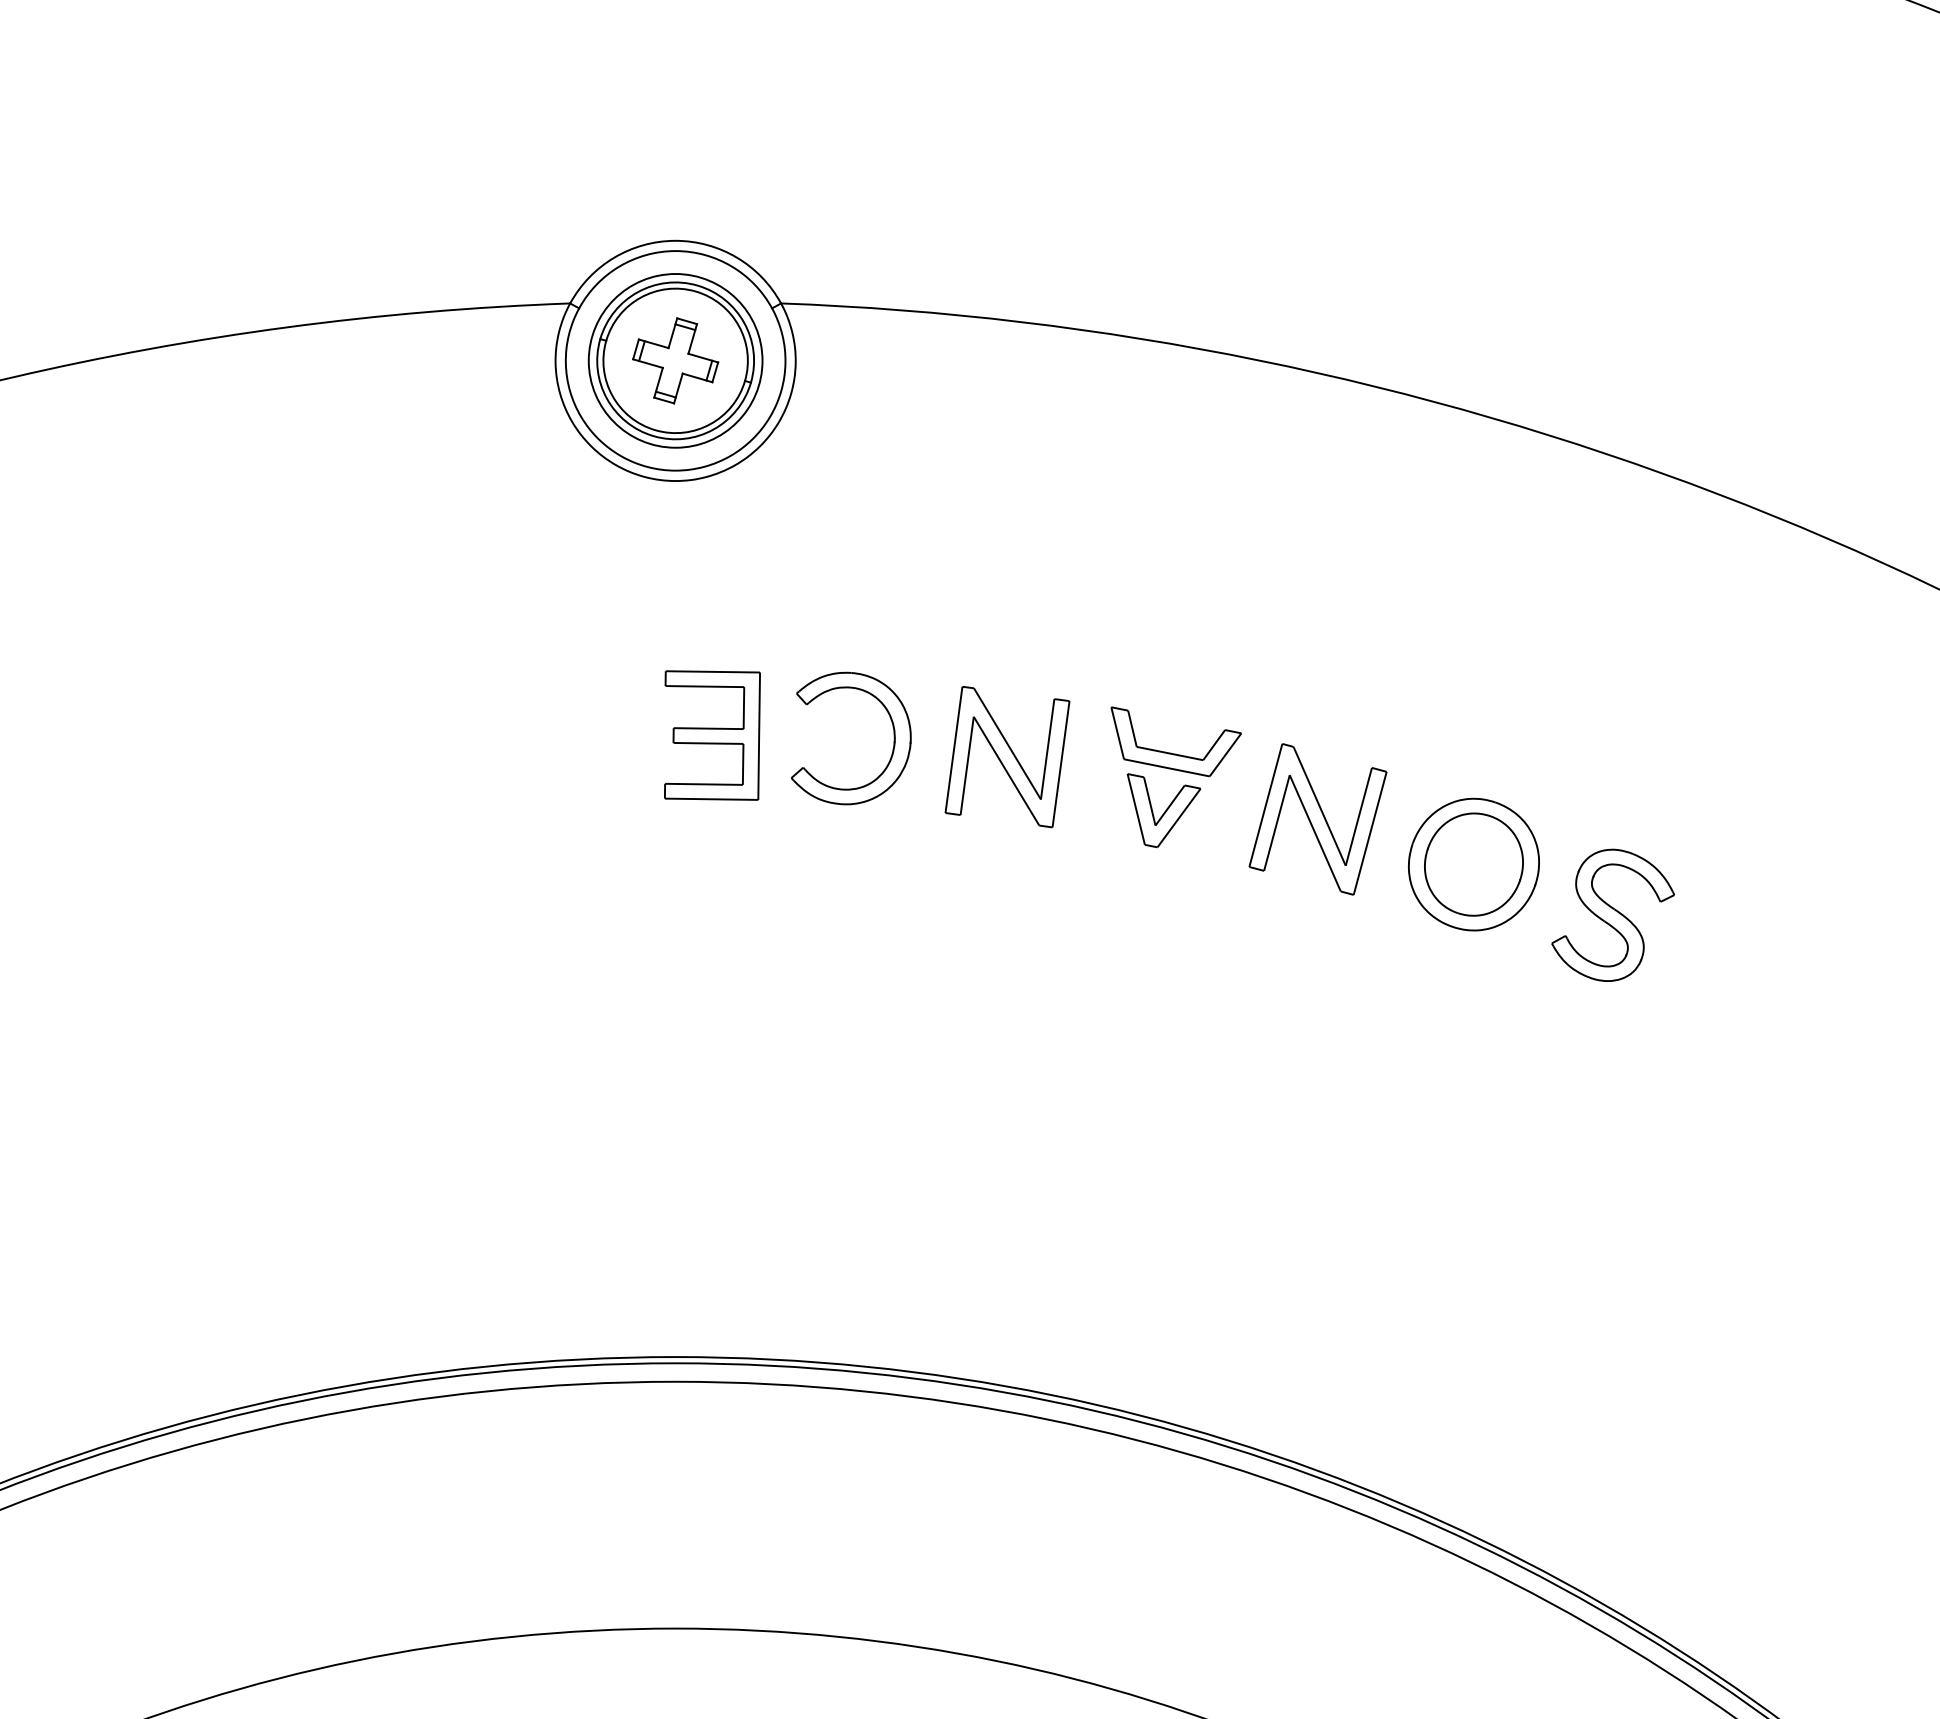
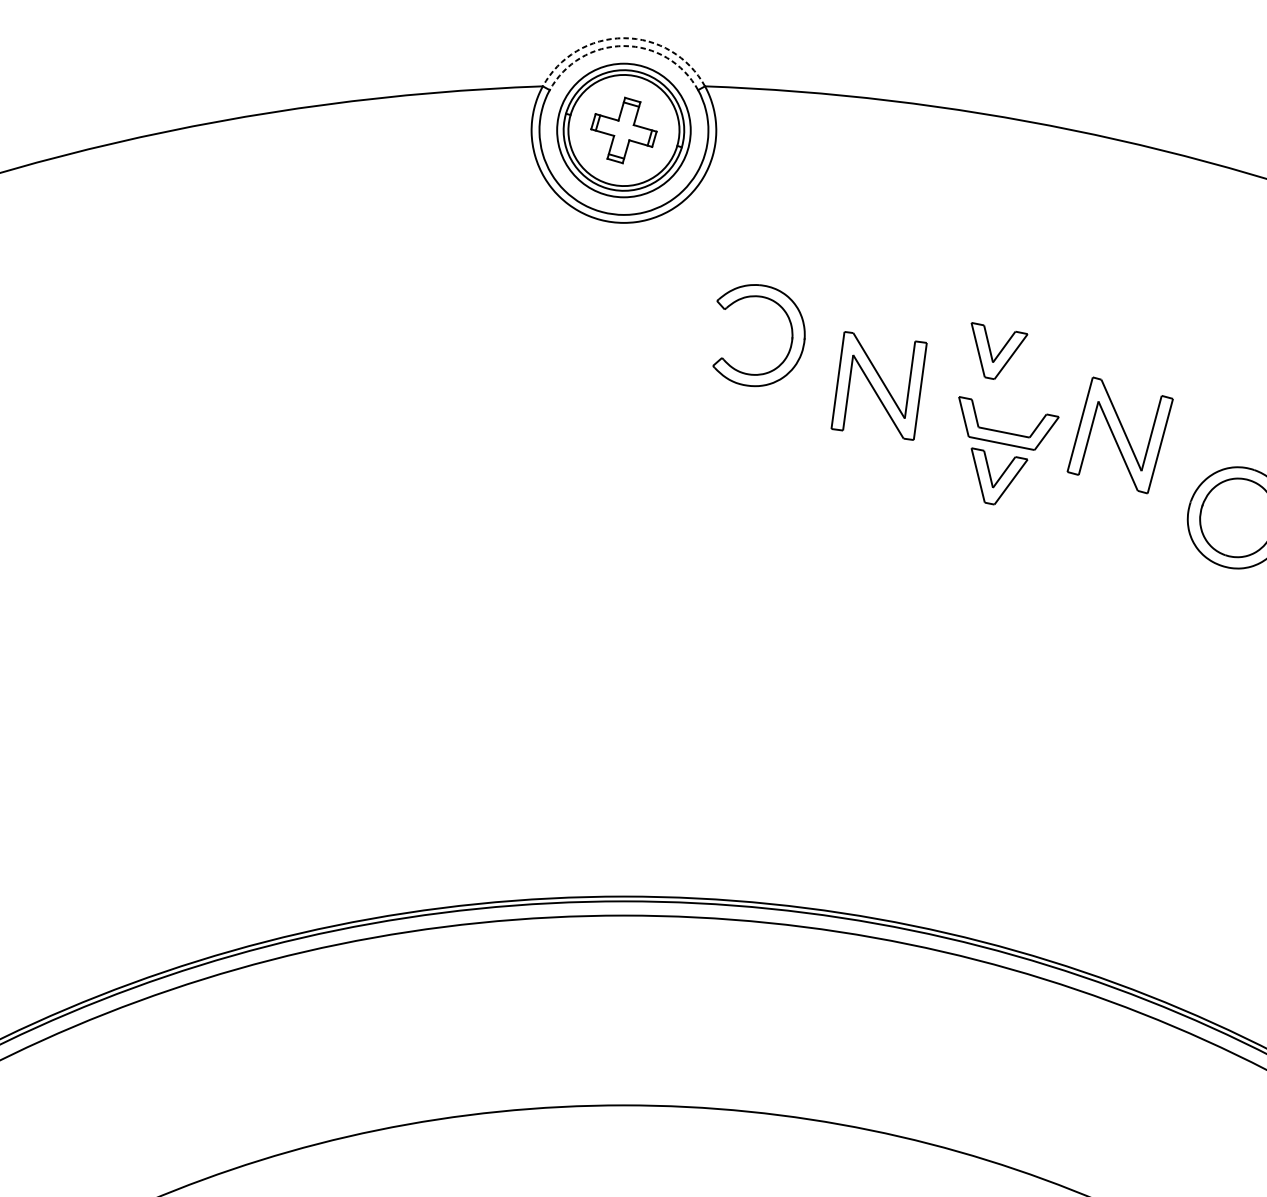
arc: (675, 240) -> (623, 37), solid -> dashed
arc: (675, 251) -> (623, 46), solid -> dashed
part: (1163, 647) -> (999, 350), added
part: (712, 735) -> (652, 418), removed
part: (893, 739) -> (791, 336), moved
part: (1007, 757) -> (879, 386), moved
part: (1317, 819) -> (1119, 435), moved

